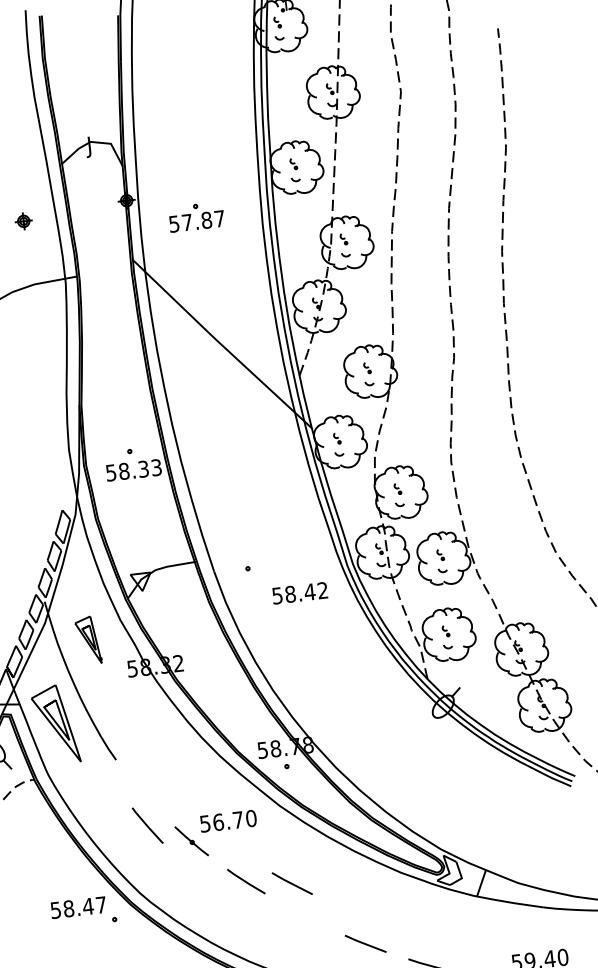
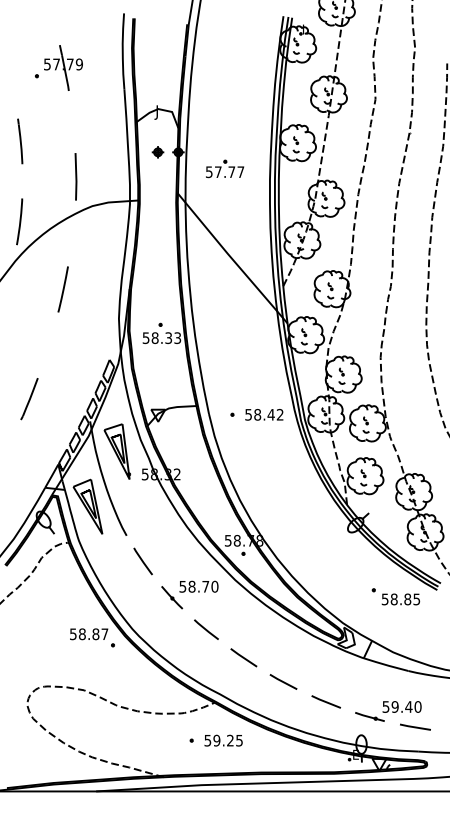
text: (206, 220) -> (231, 172), 57.87 -> 57.77
part: (23, 221) -> (157, 152), moved
text: (300, 592) -> (264, 414), moved
part: (87, 640) -> (116, 451), size x1.67
part: (512, 802) -> (395, 596), added
text: (217, 822) -> (191, 586), 56.70 -> 58.70
line: (146, 825) -> (142, 561), moved
line: (291, 883) -> (243, 657), moved
text: (87, 906) -> (95, 634), 58.47 -> 58.87

